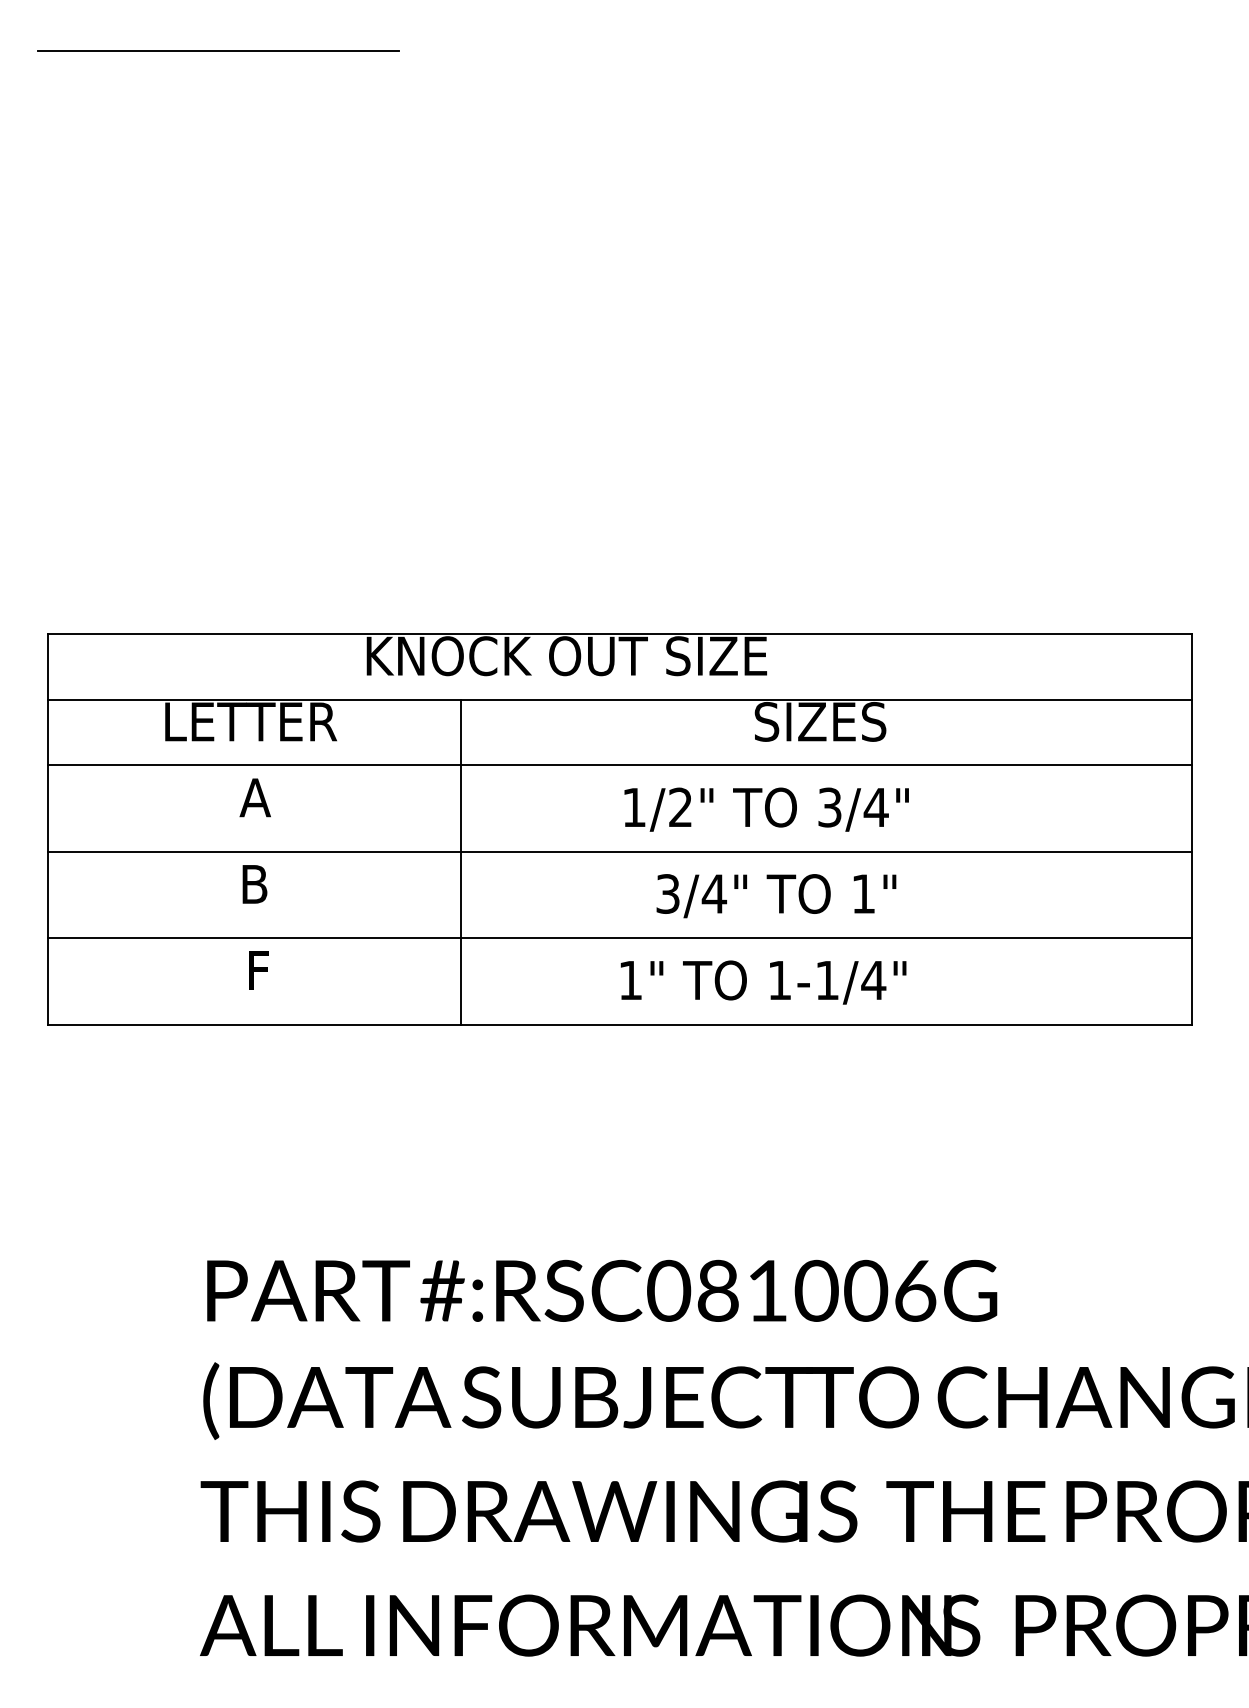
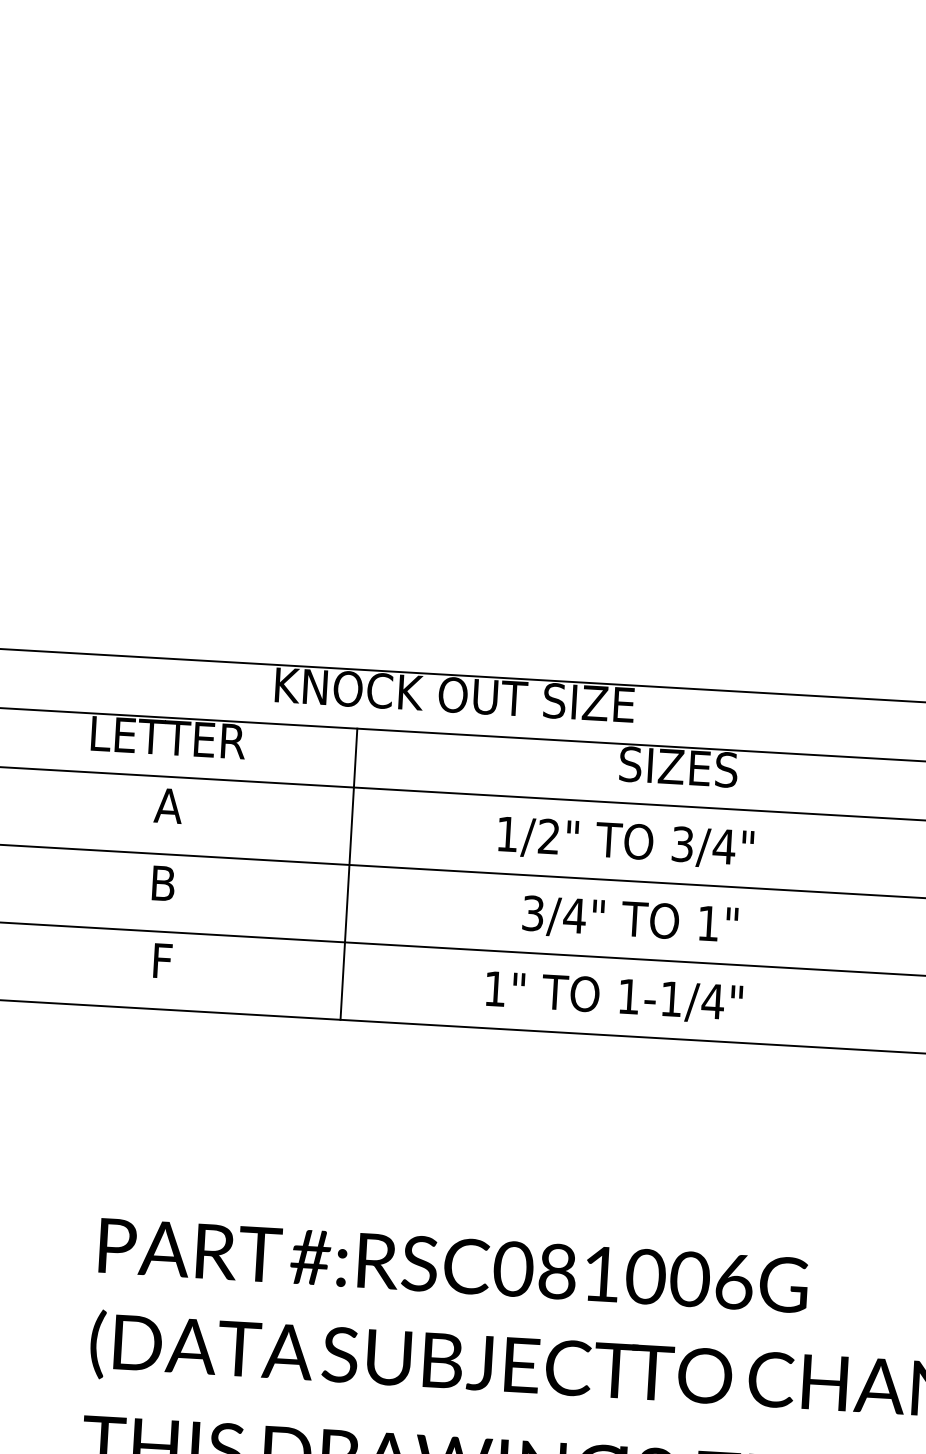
line: (217, 51) -> (173, 135), removed

